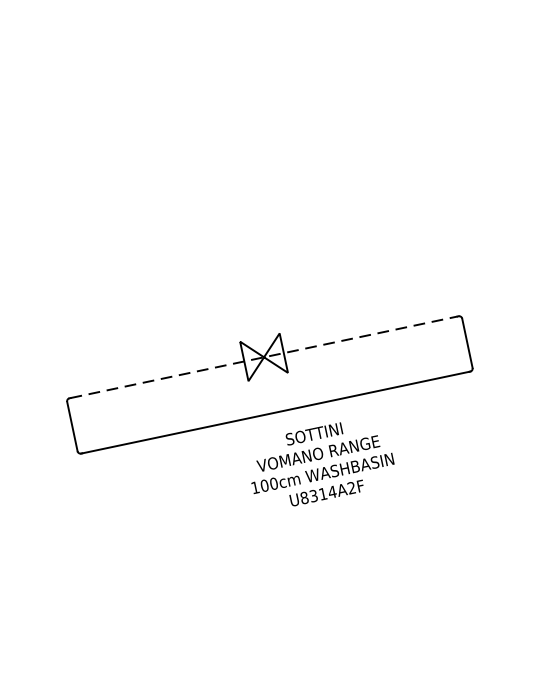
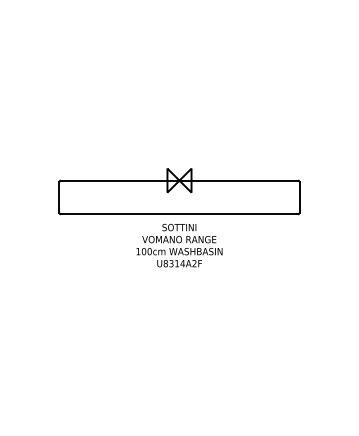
line: (264, 357) -> (179, 180), dashed -> solid
text: (320, 463) -> (179, 245), moved

